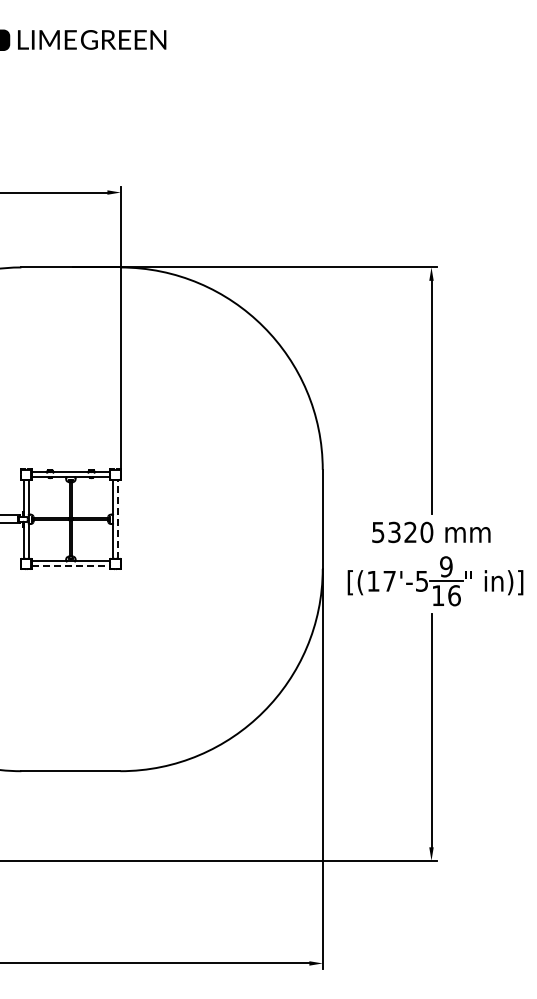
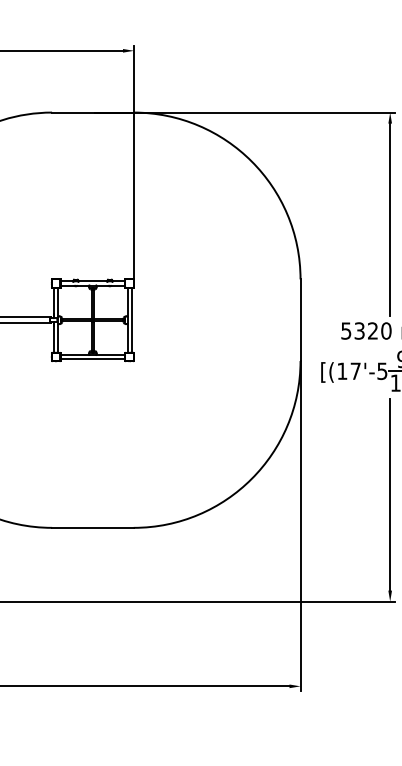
line: (118, 518) -> (132, 319), dashed -> solid
line: (71, 566) -> (93, 359), dashed -> solid

